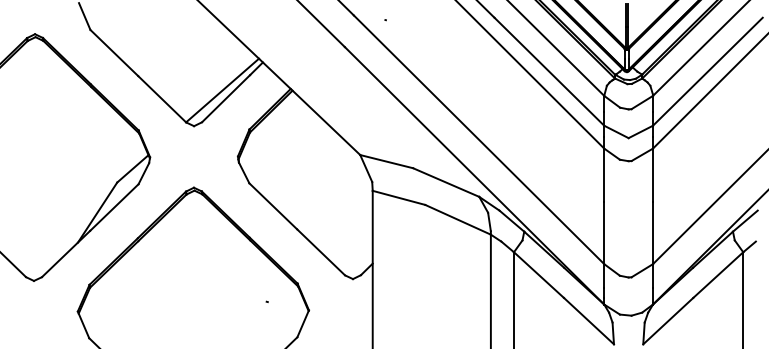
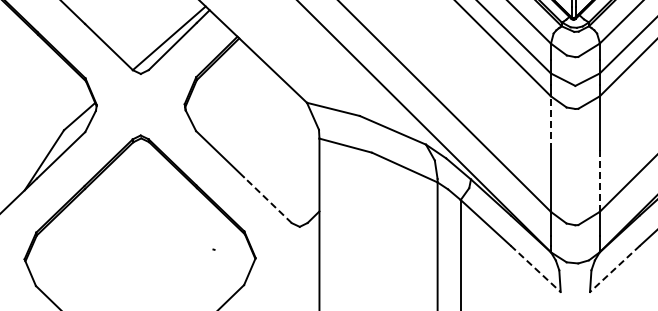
line: (604, 175) -> (551, 123), solid -> dashed
line: (653, 233) -> (600, 181), solid -> dashed
line: (320, 252) -> (267, 200), solid -> dashed
line: (589, 321) -> (536, 269), solid -> dashed
line: (667, 321) -> (614, 269), solid -> dashed

